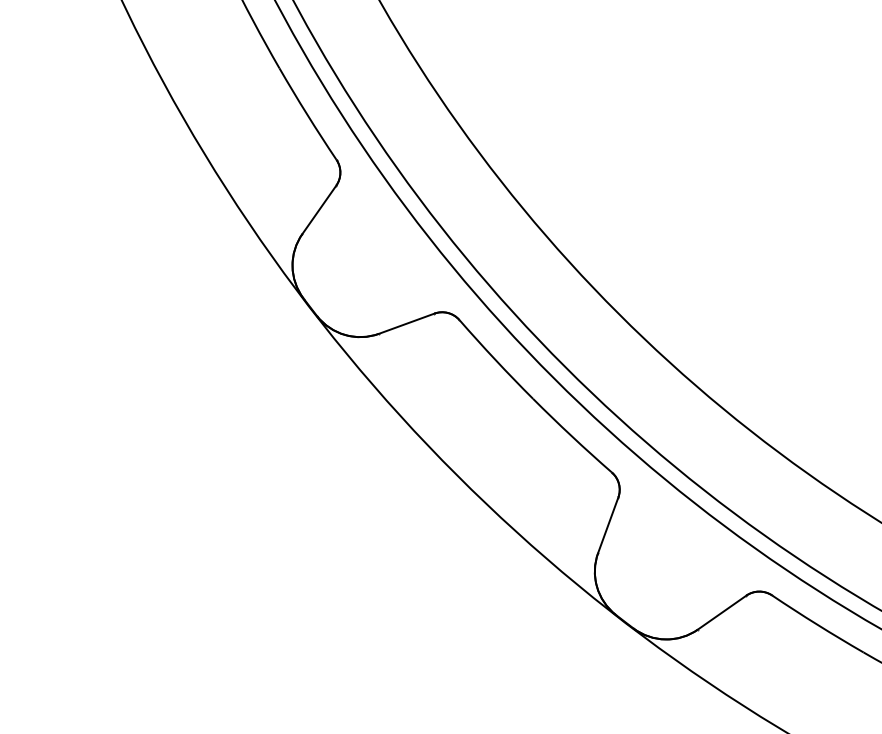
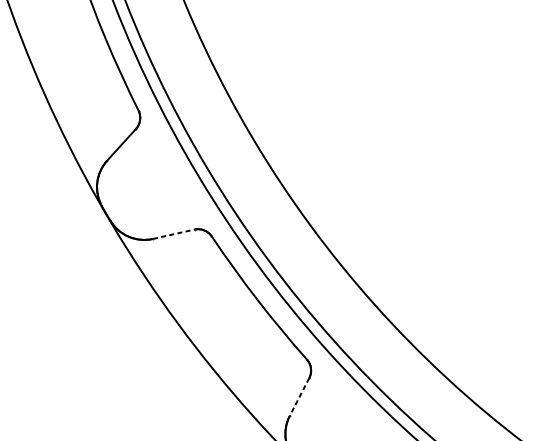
line: (406, 323) -> (173, 234), solid -> dashed
line: (608, 525) -> (299, 397), solid -> dashed

